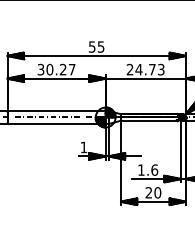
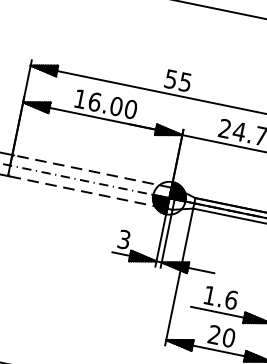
text: (56, 69) -> (105, 103), 30.27 -> 16.00
line: (57, 111) -> (93, 172), solid -> dashed
line: (57, 123) -> (89, 191), solid -> dashed
text: (83, 147) -> (123, 239), 1 -> 3

